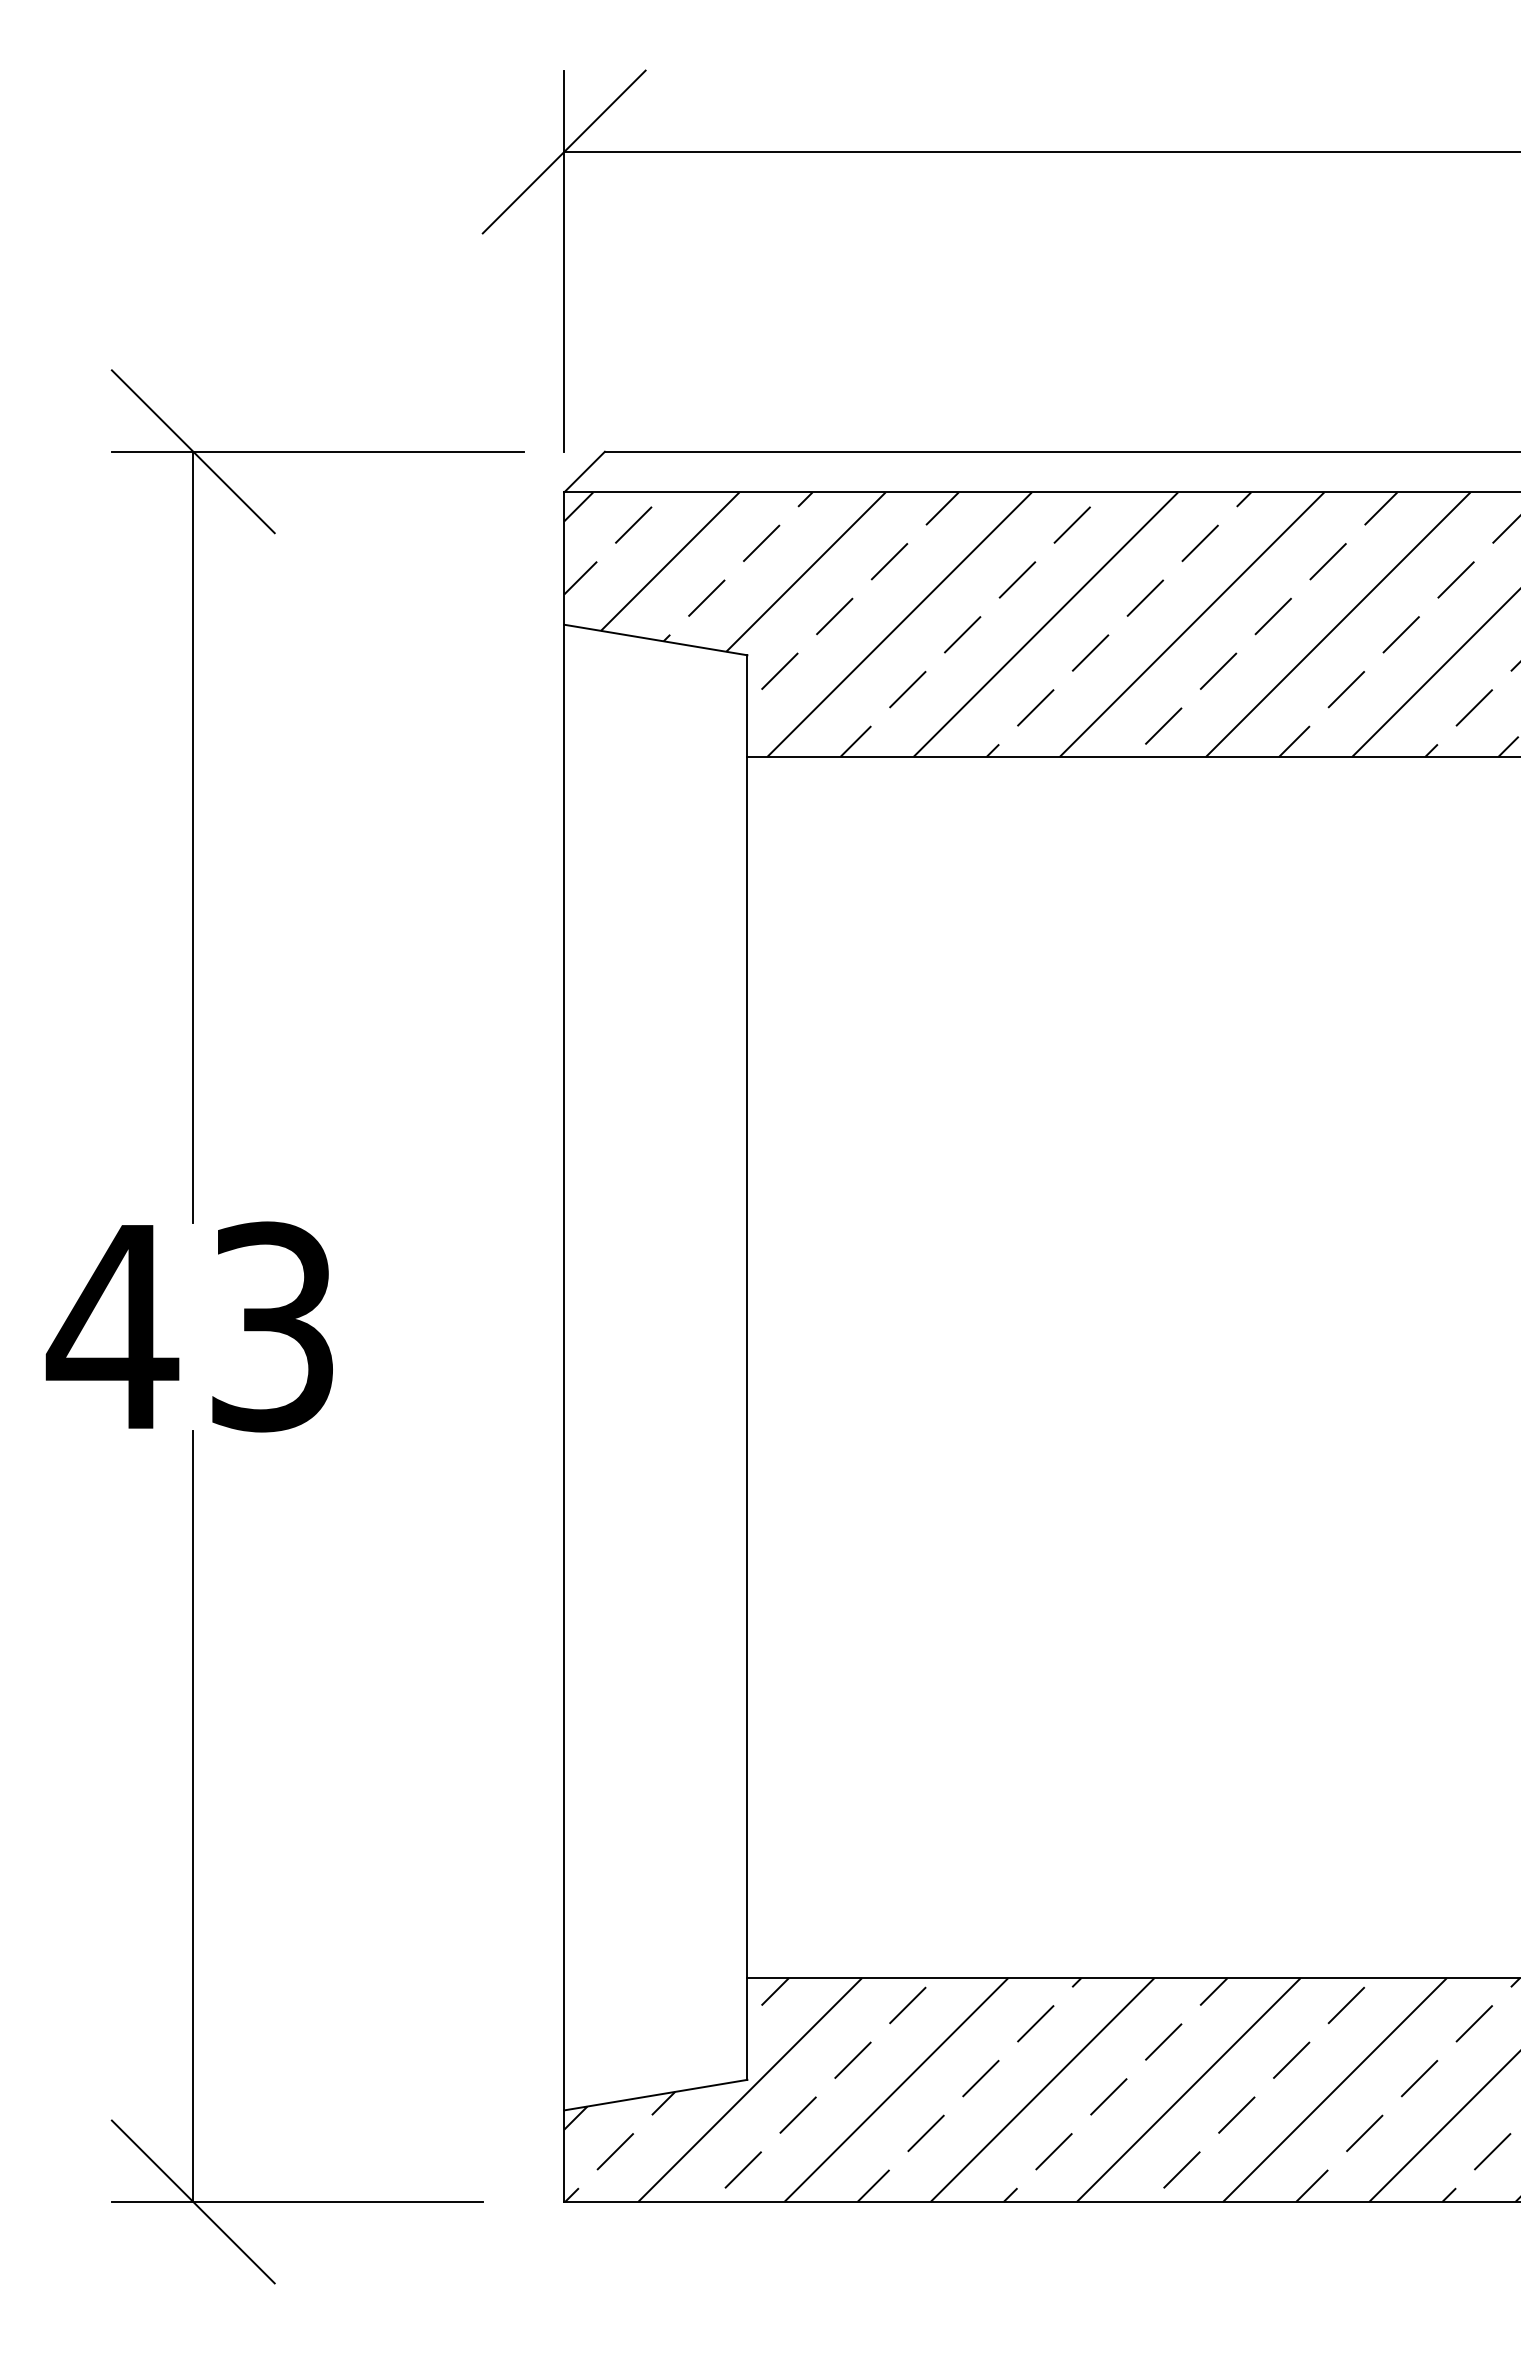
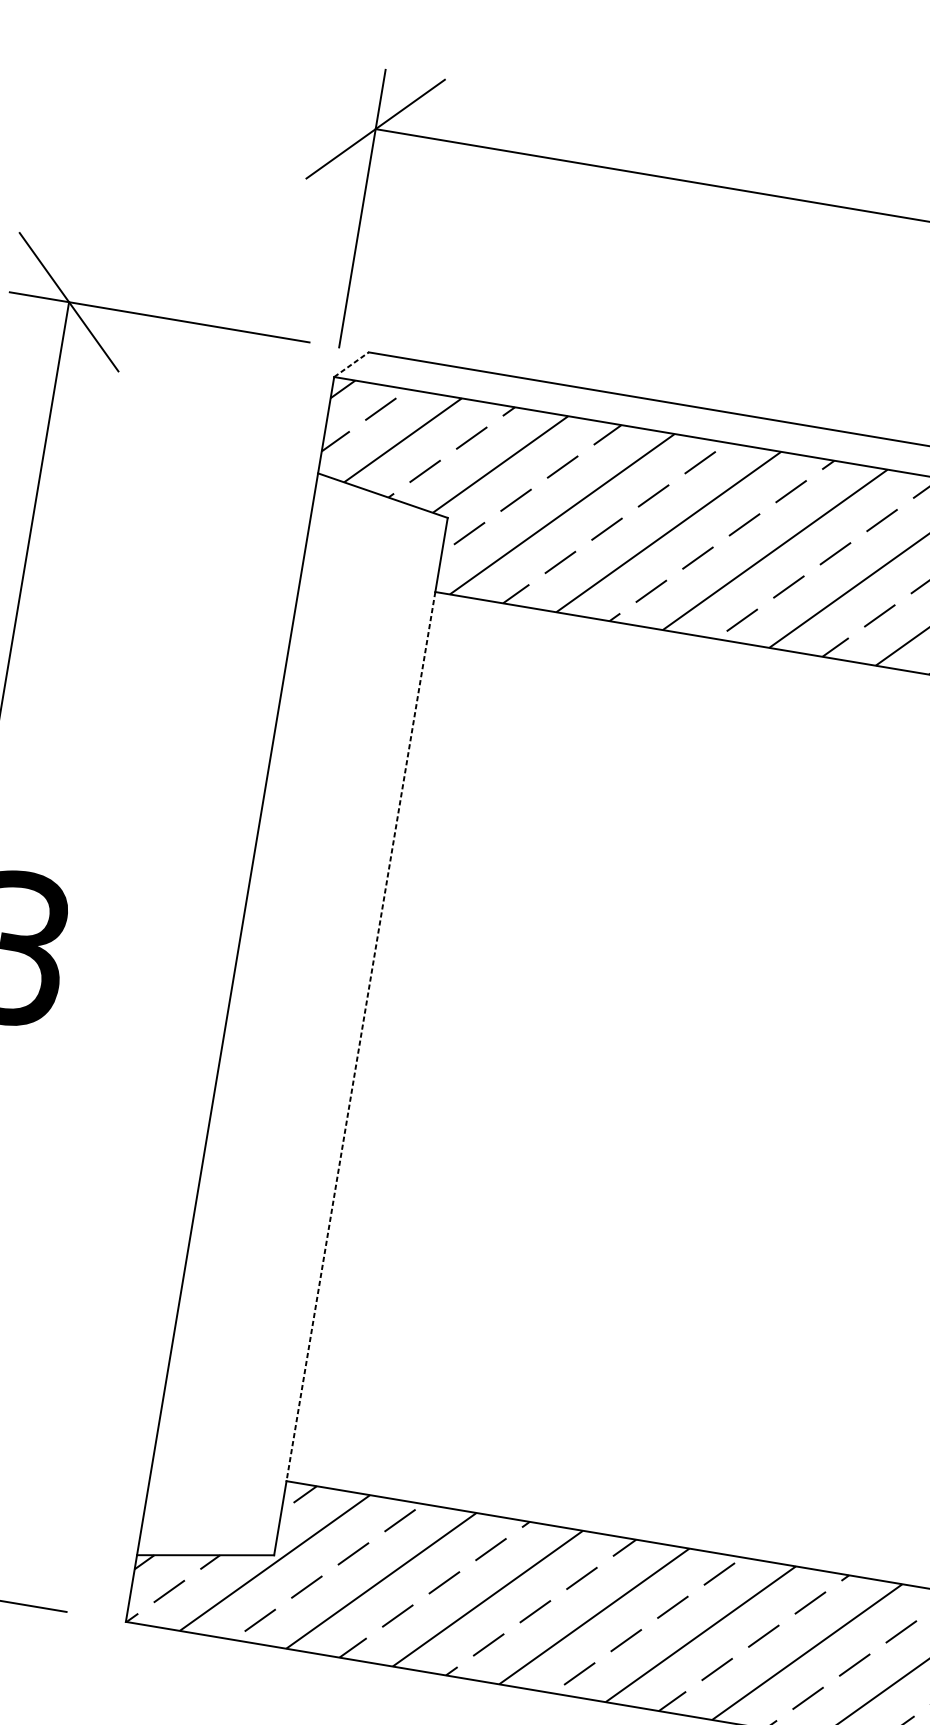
line: (584, 472) -> (351, 364), solid -> dashed
line: (747, 1367) -> (361, 1036), solid -> dashed

